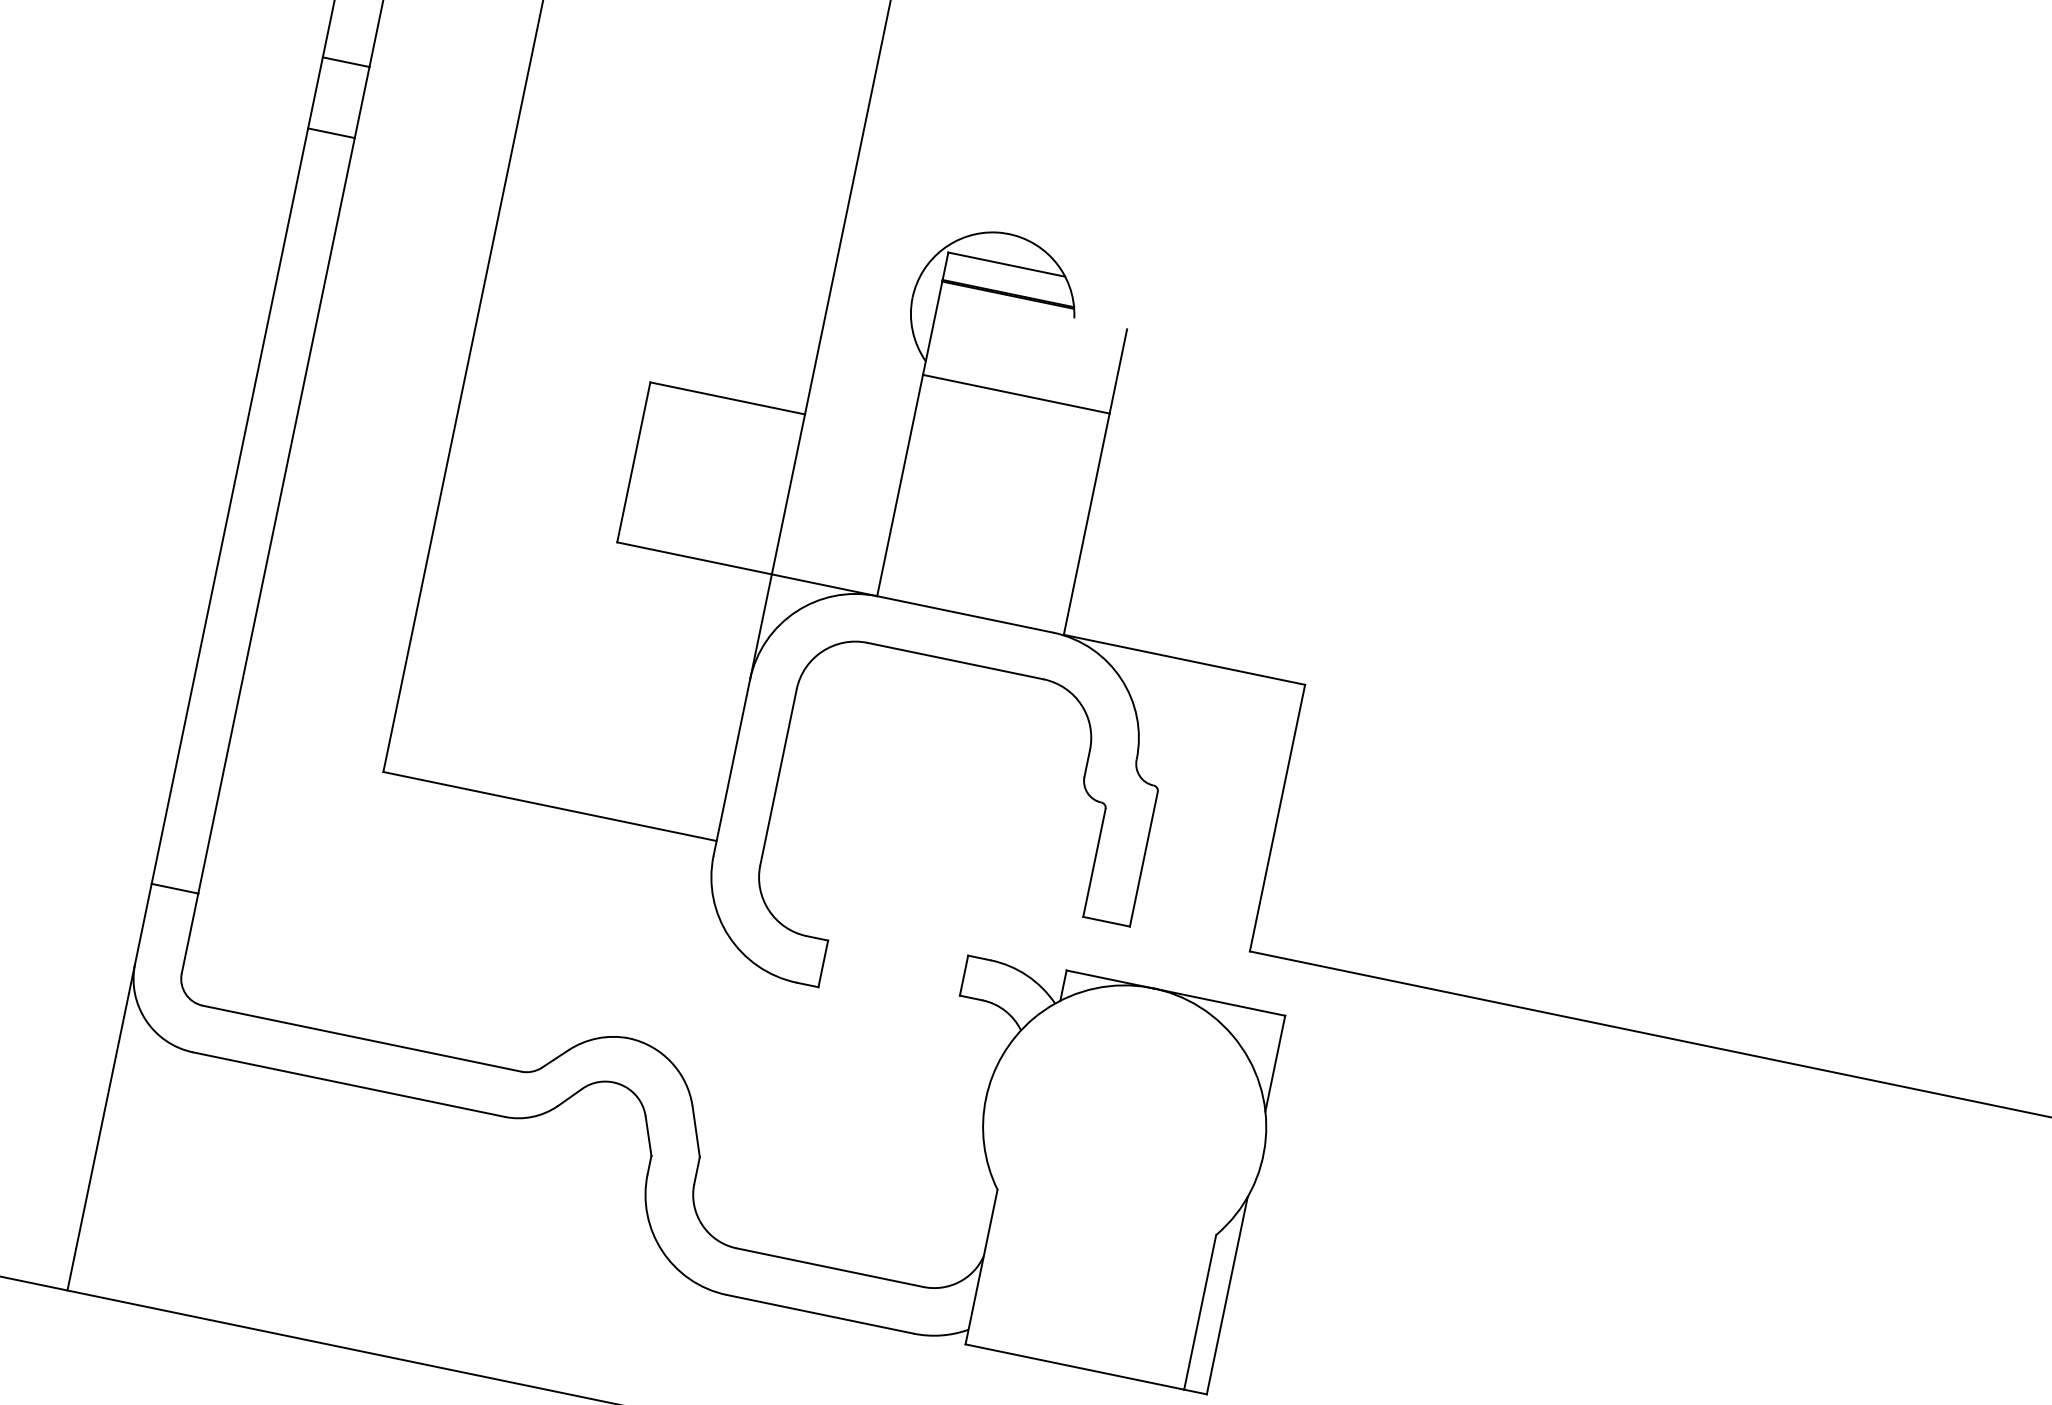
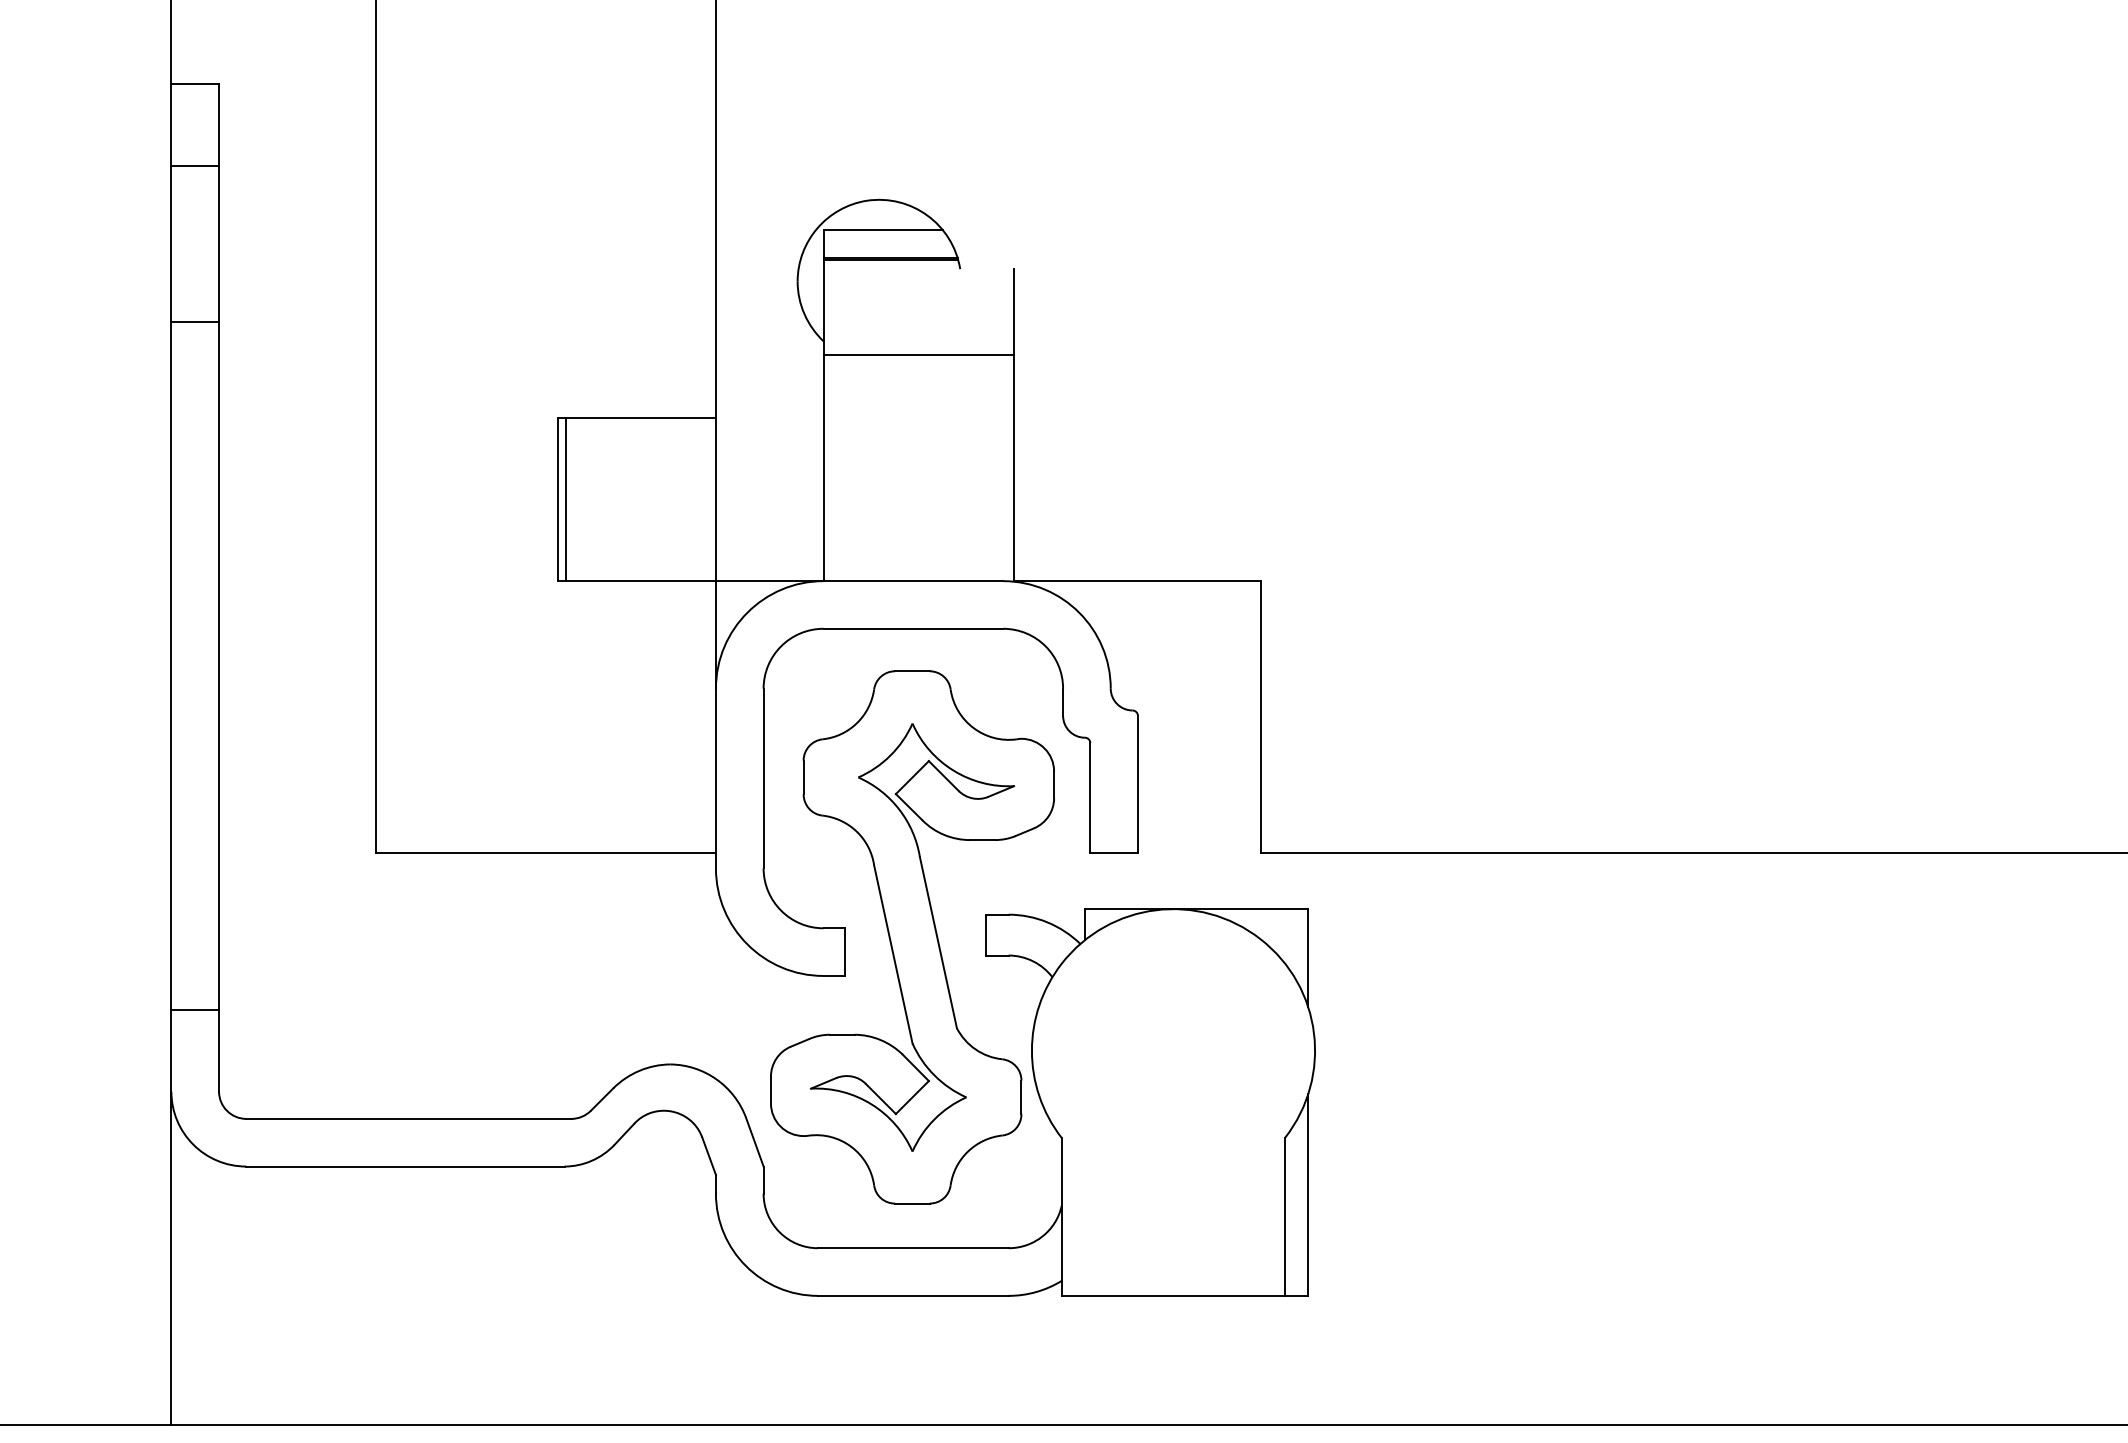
line: (331, 133) -> (195, 322), moved
line: (642, 464) -> (566, 499), added
part: (892, 963) -> (912, 937), added

